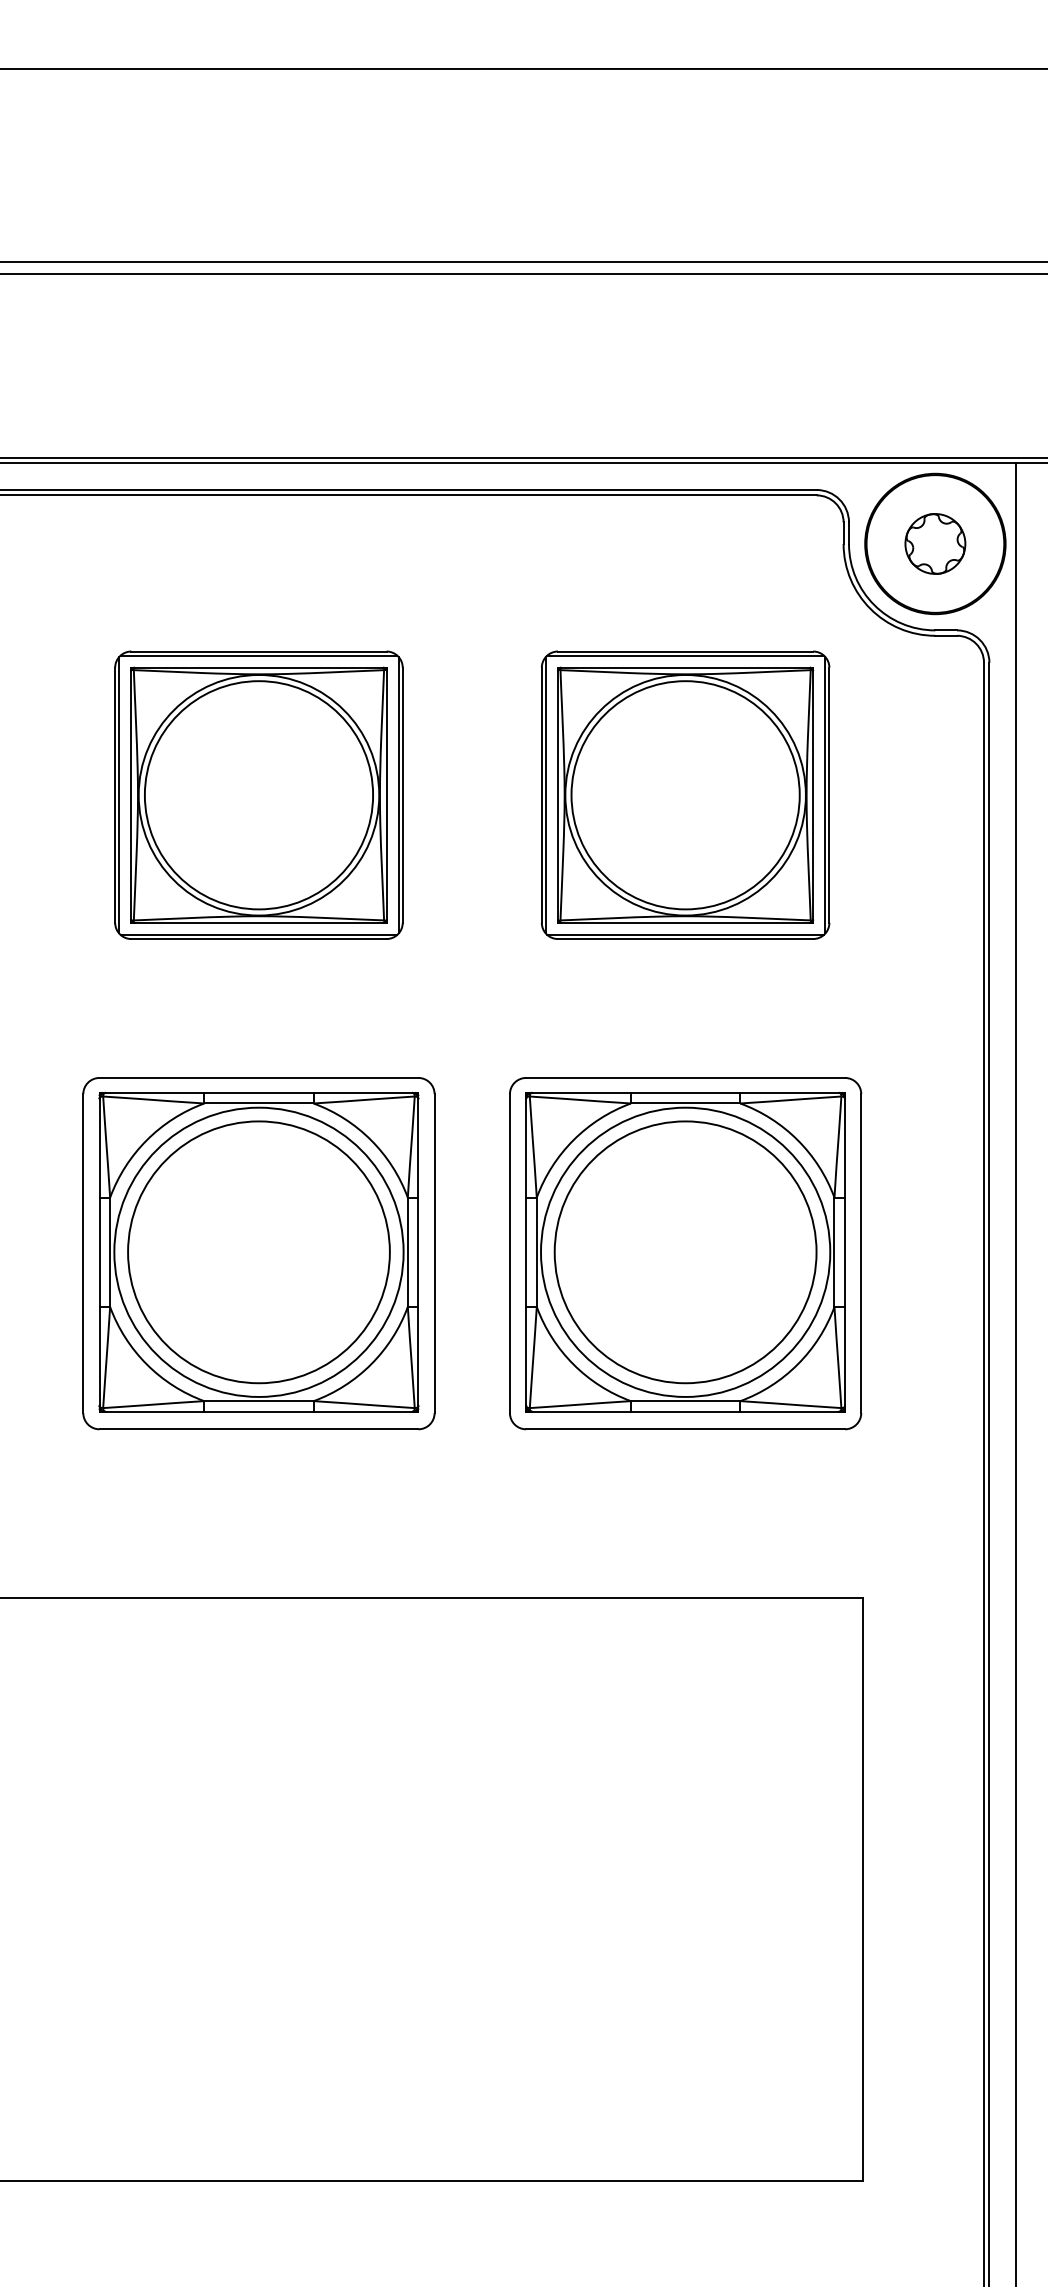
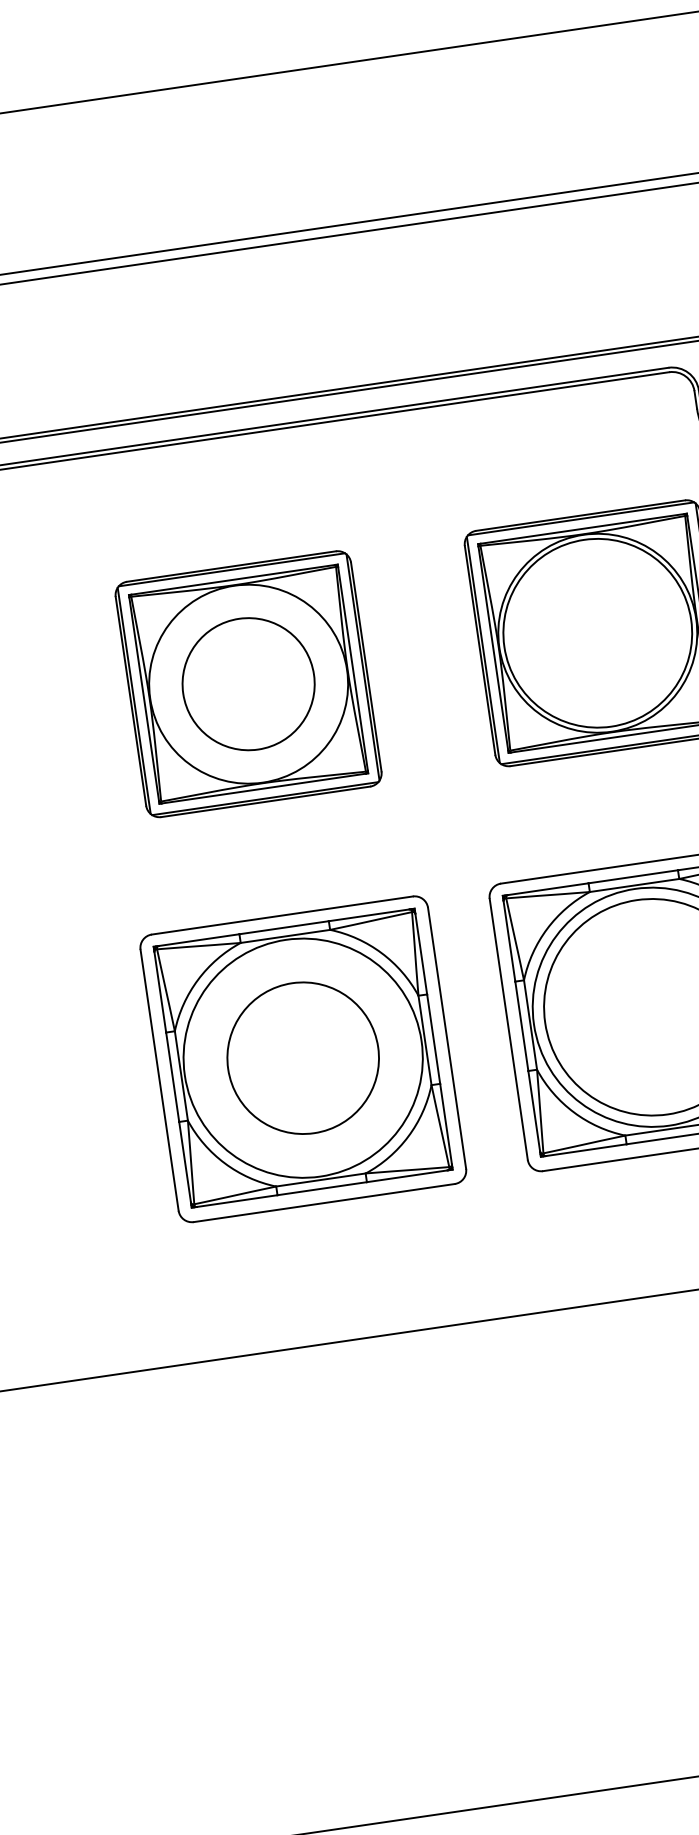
circle: (258, 795) -> (248, 684), size x0.7
circle: (258, 1252) -> (302, 1058), size x0.7

